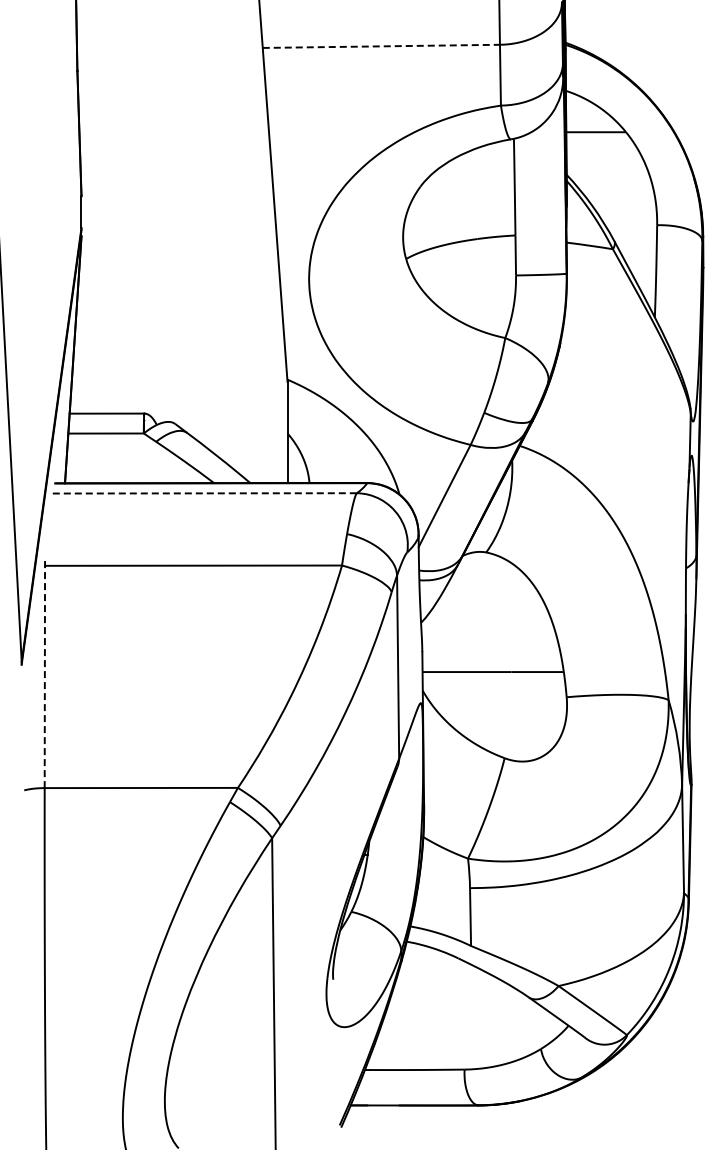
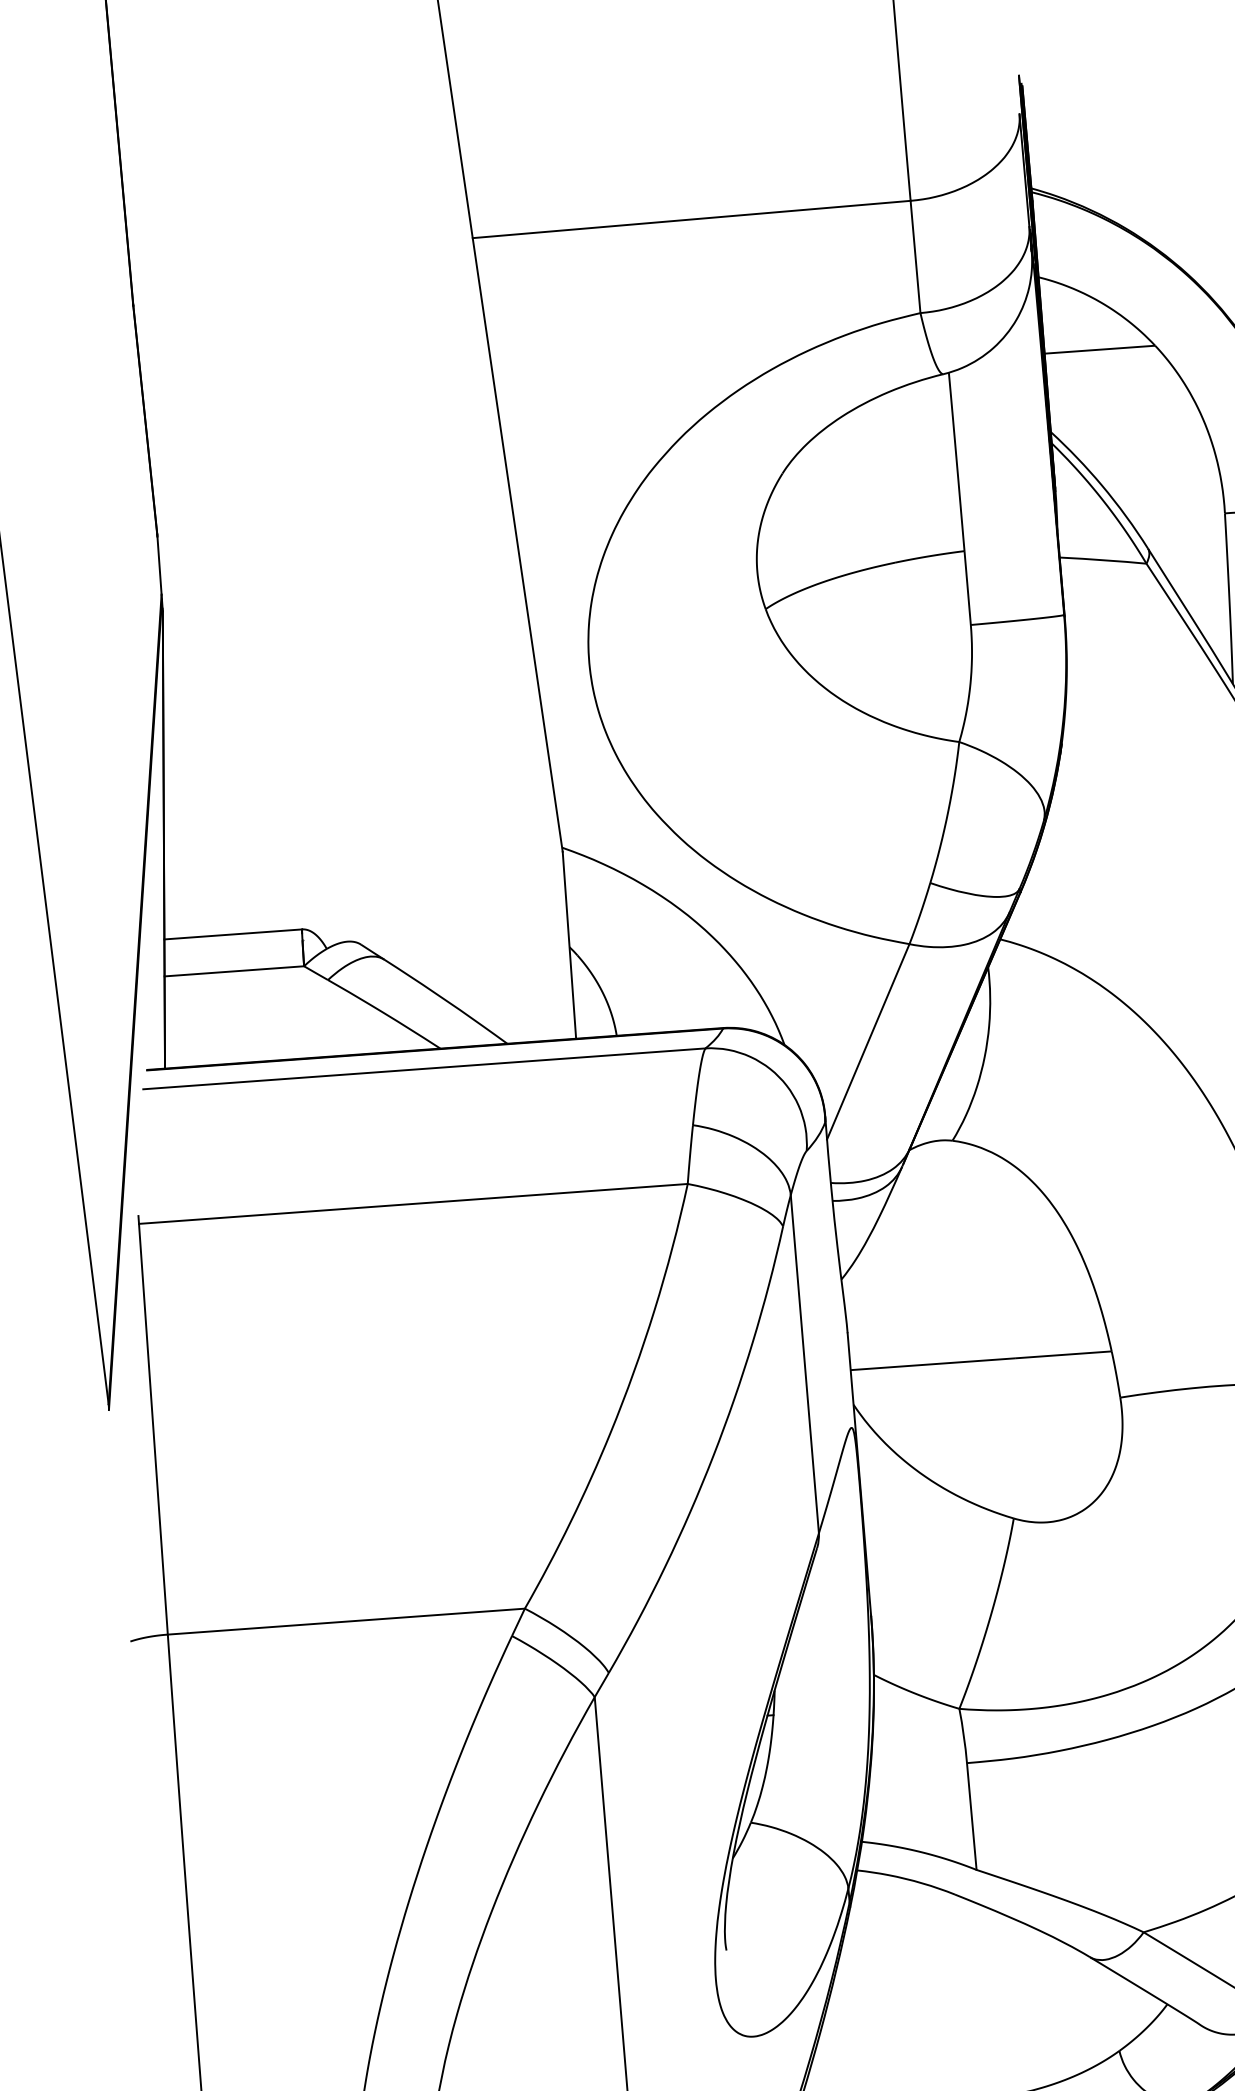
line: (381, 46) -> (691, 219), dashed -> solid
line: (204, 493) -> (424, 1069), dashed -> solid
line: (44, 676) -> (152, 1428), dashed -> solid

